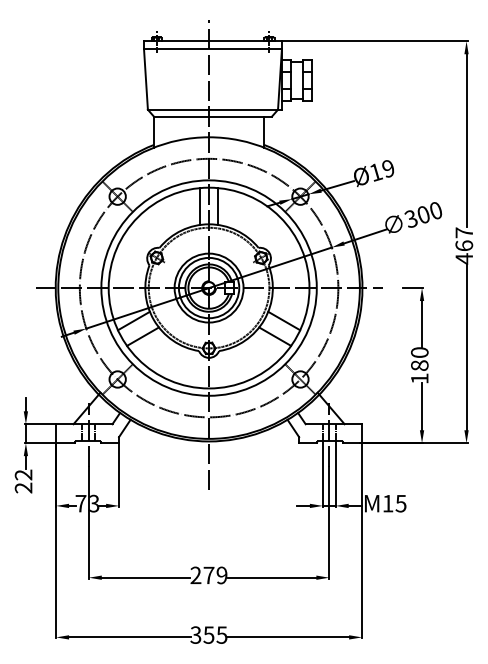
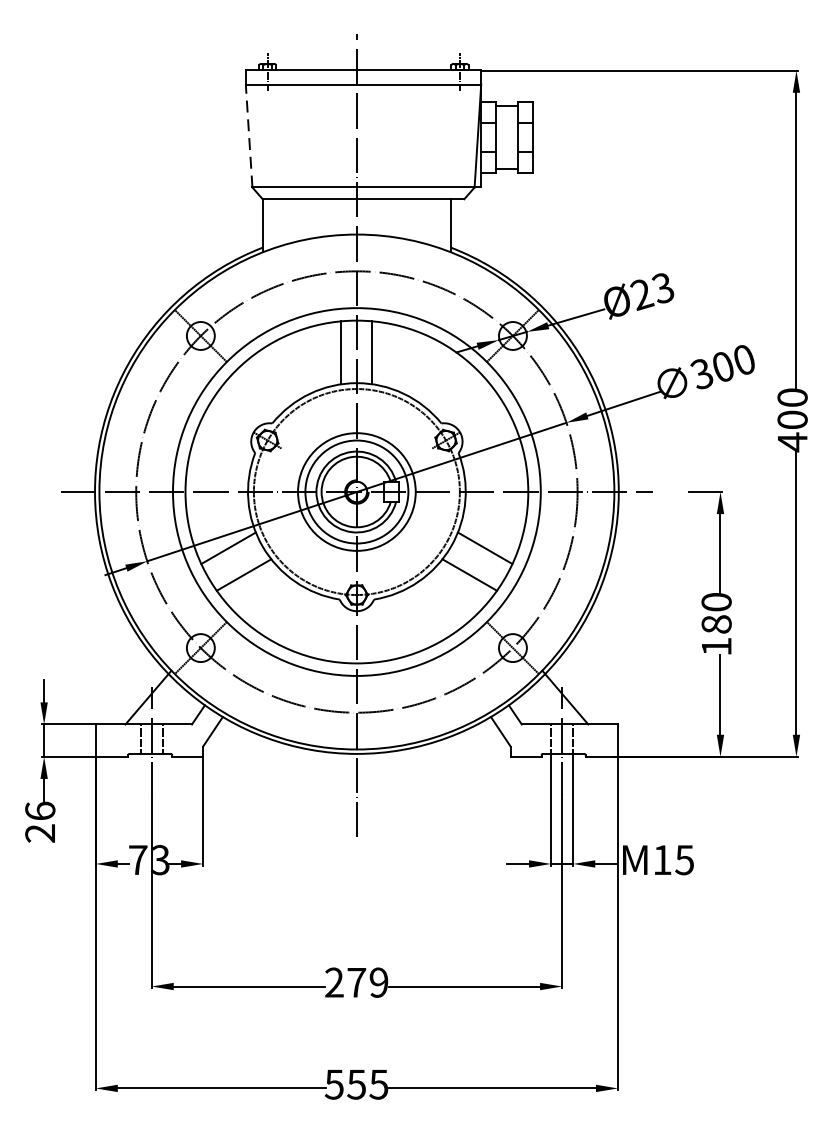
line: (145, 79) -> (248, 135), solid -> dashed
text: (381, 170) -> (651, 291), Ø19 -> Ø23
text: (464, 239) -> (792, 409), 467 -> 400
text: (23, 474) -> (40, 810), 22 -> 26
text: (196, 634) -> (335, 1083), 355 -> 555

